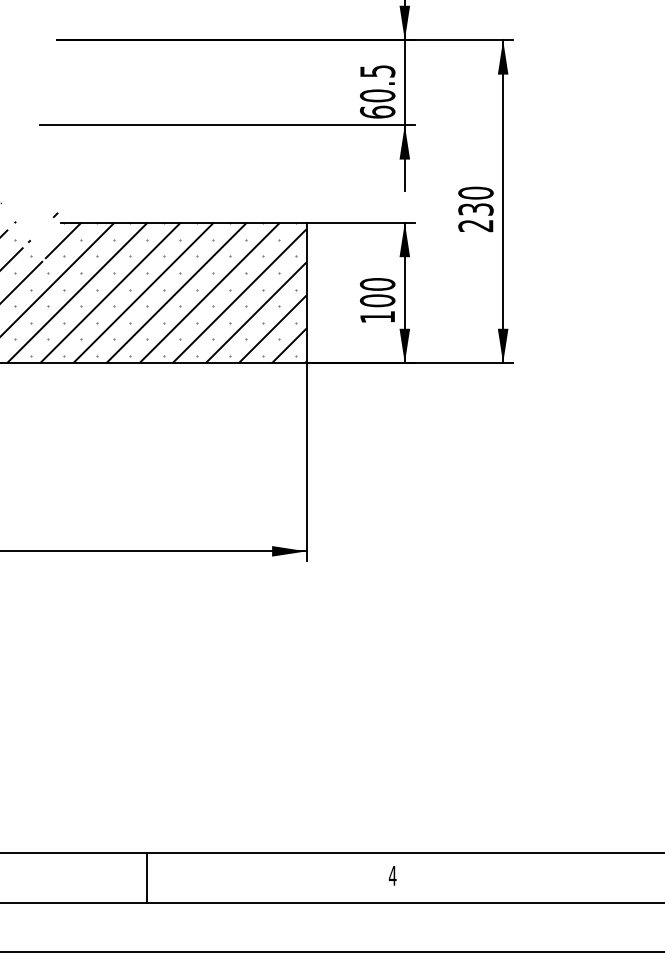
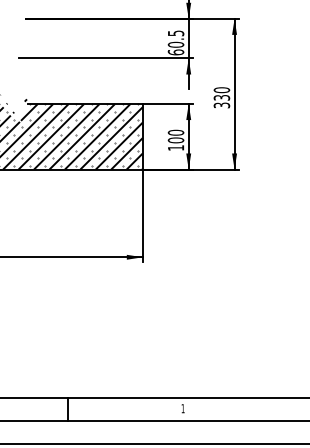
text: (477, 225) -> (222, 105), 230 -> 330
text: (391, 875) -> (182, 408), 4 -> 1

